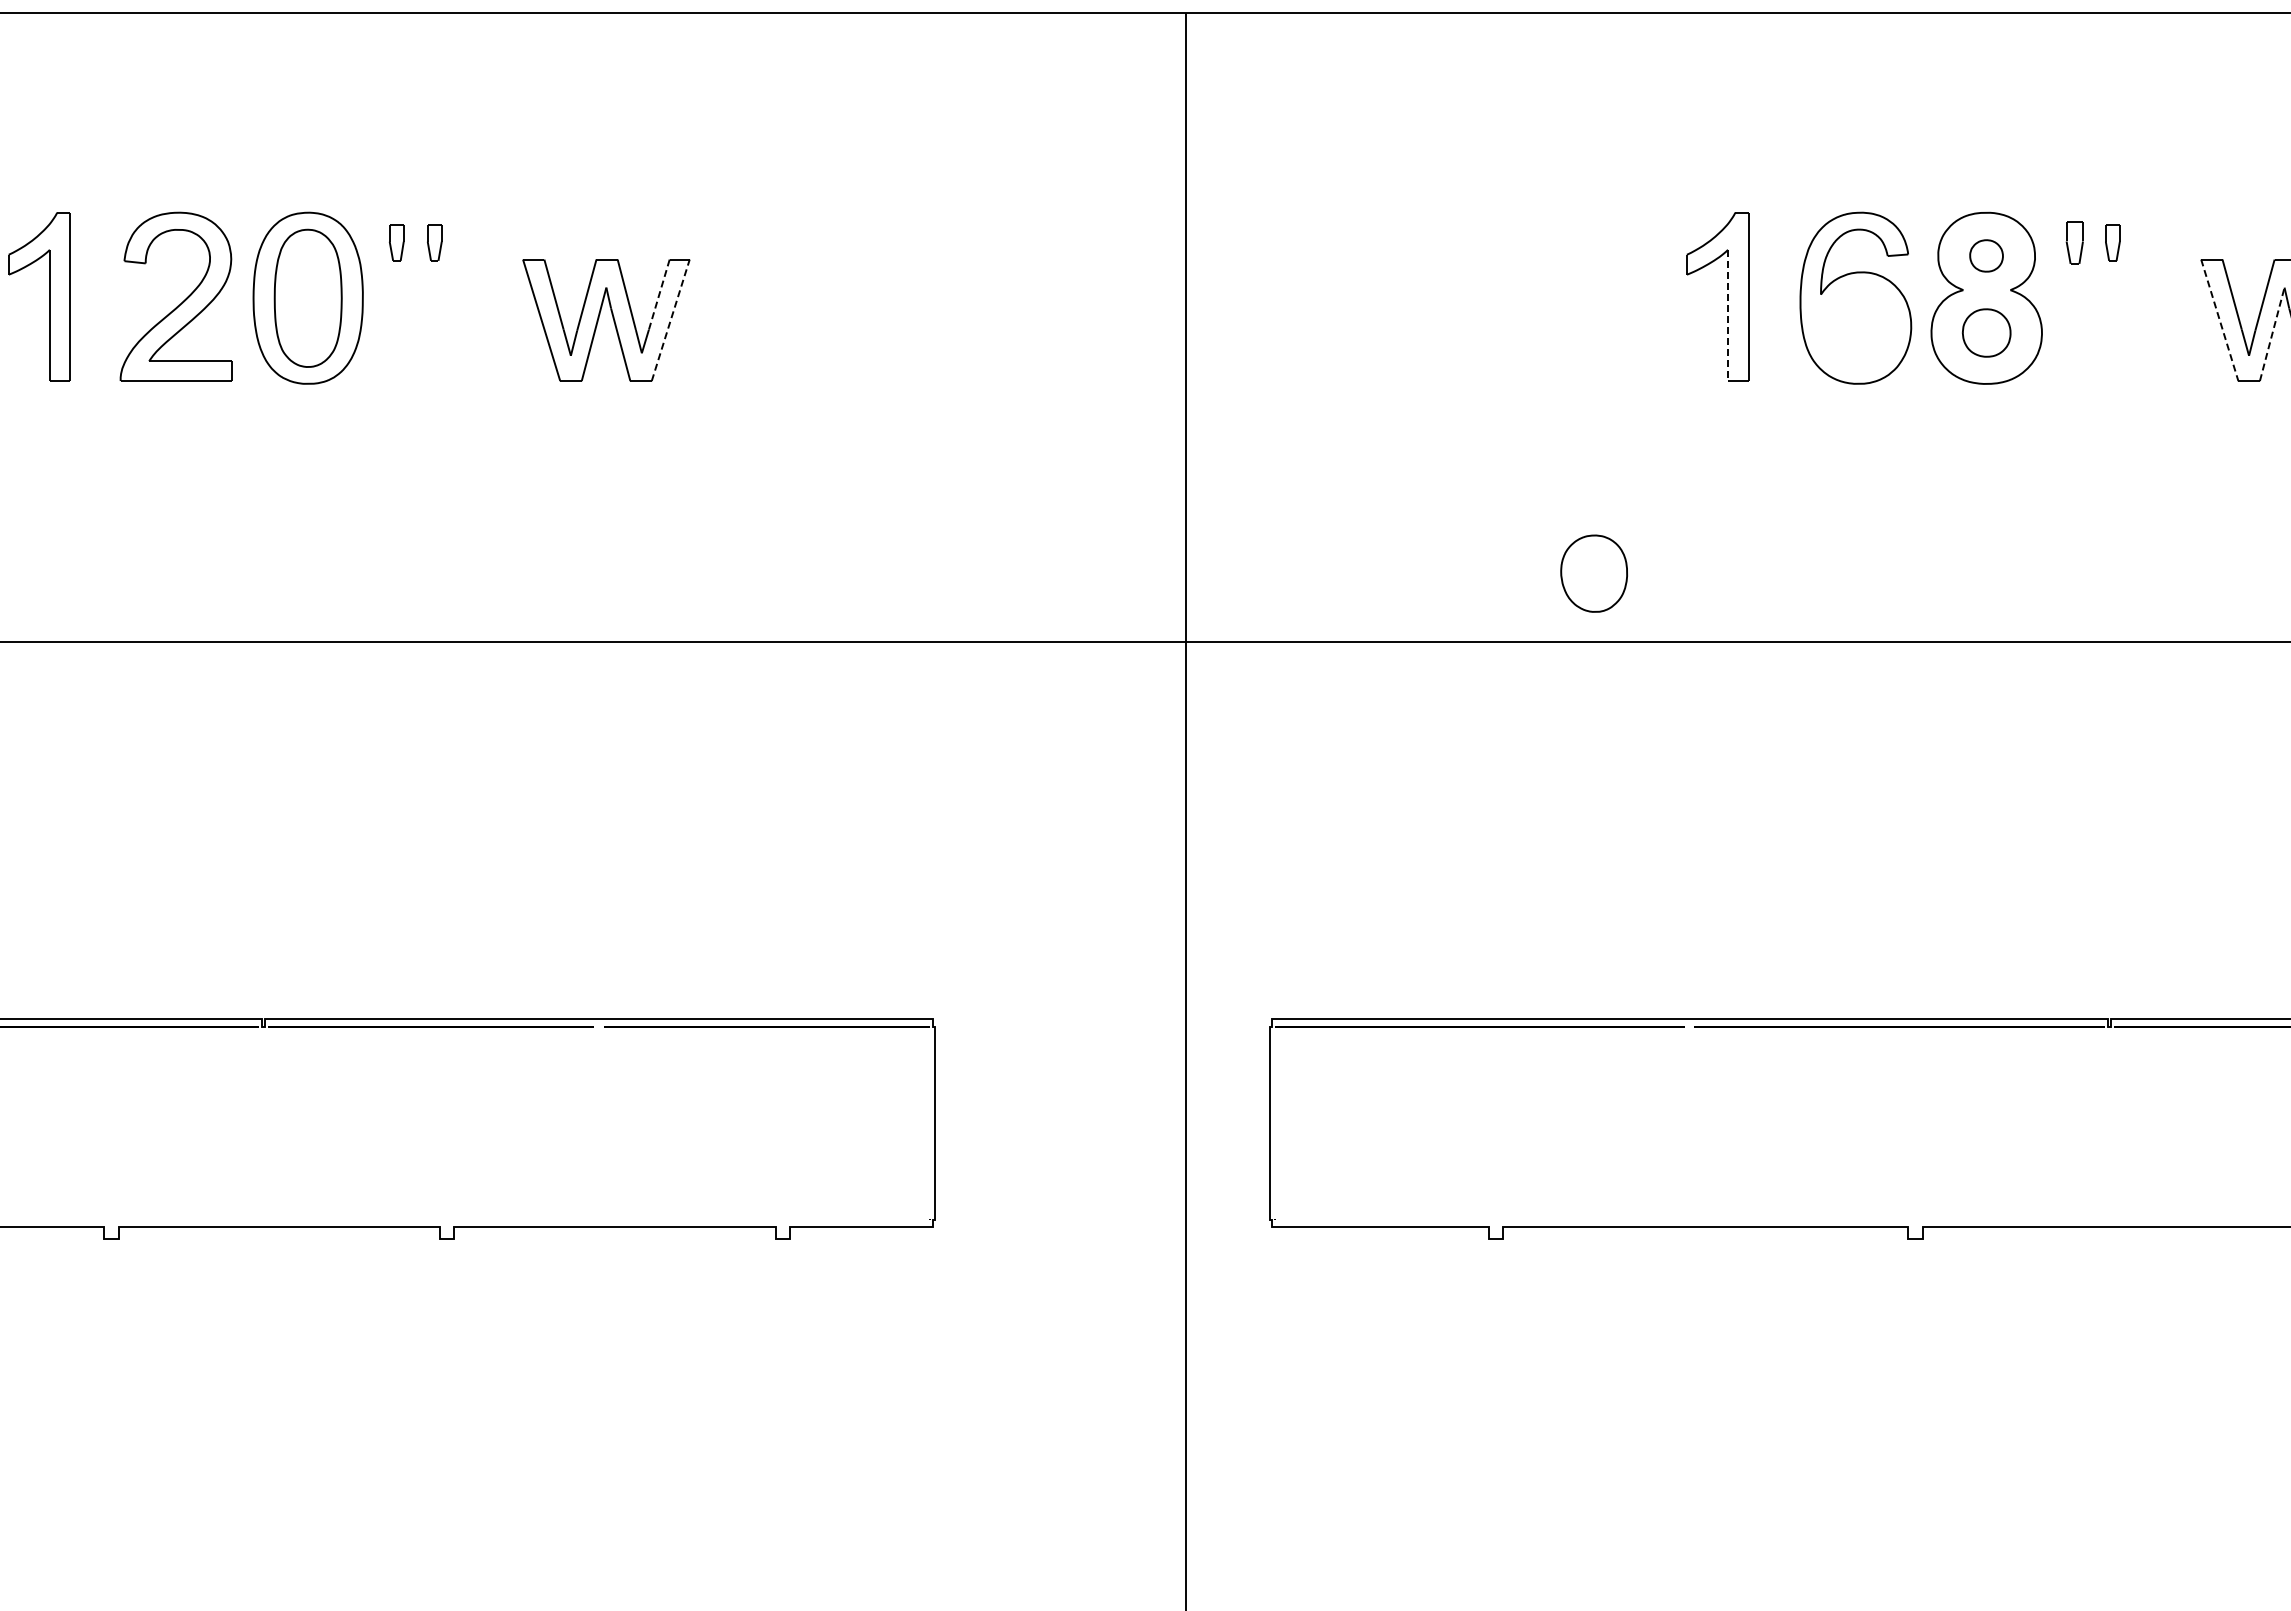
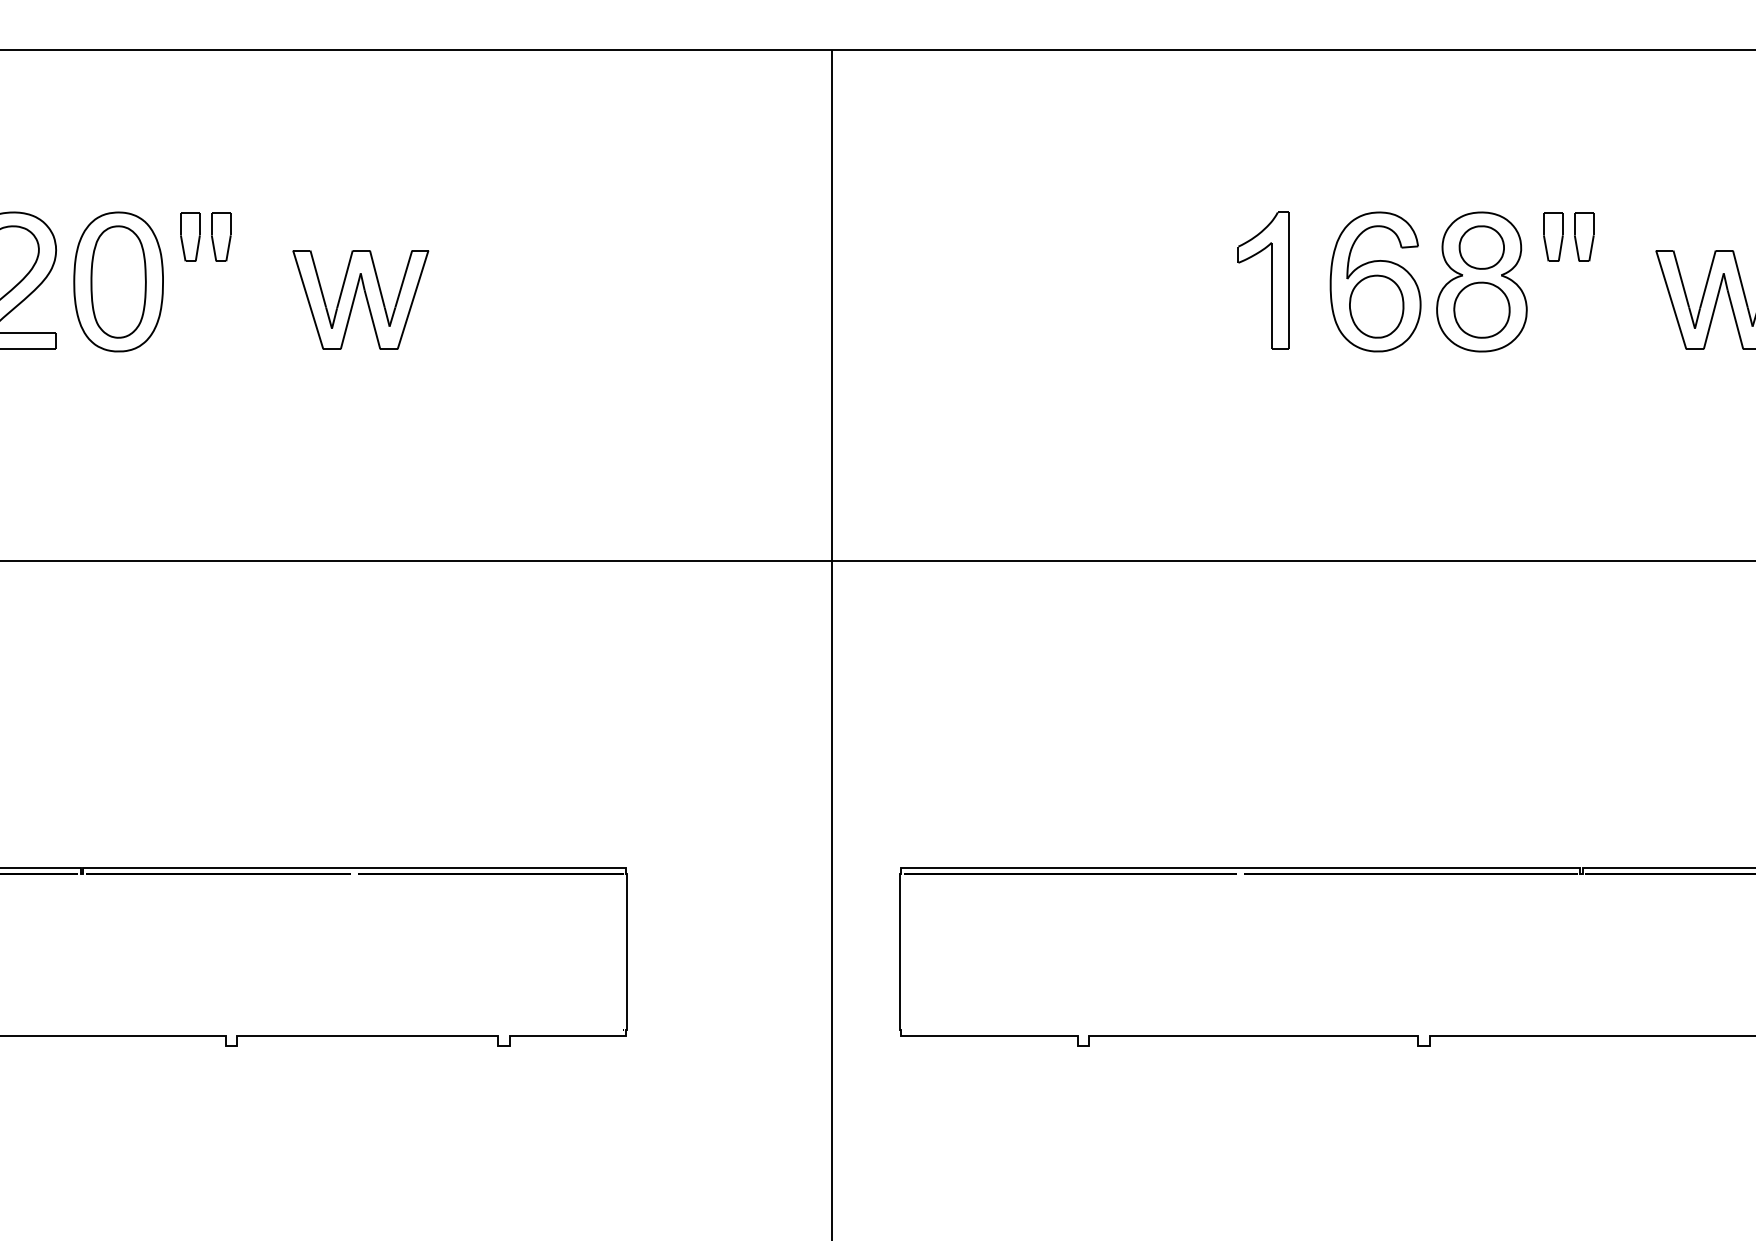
part: (396, 242) -> (190, 236), size x1.67
part: (434, 242) -> (221, 236), size x1.67
part: (2074, 242) -> (1553, 236), size x1.43
part: (2112, 242) -> (1584, 236), size x1.67
part: (1986, 255) -> (1481, 247), size x1.67
line: (659, 294) -> (403, 278), dashed -> solid
line: (1728, 315) -> (1272, 295), dashed -> solid
line: (670, 320) -> (412, 300), dashed -> solid
line: (2219, 320) -> (1670, 300), dashed -> solid
part: (1986, 332) -> (1481, 309), size x1.43
line: (2272, 333) -> (1714, 310), dashed -> solid
part: (1593, 573) -> (1376, 306), moved

